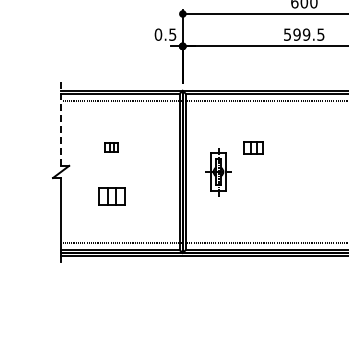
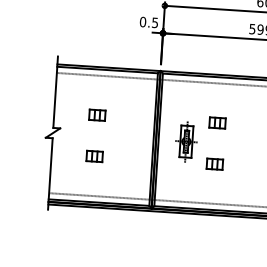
line: (61, 124) -> (55, 92), dashed -> solid
part: (111, 147) -> (97, 115), size x1.43
part: (111, 195) -> (94, 155), size x0.71
part: (253, 195) -> (214, 163), added

